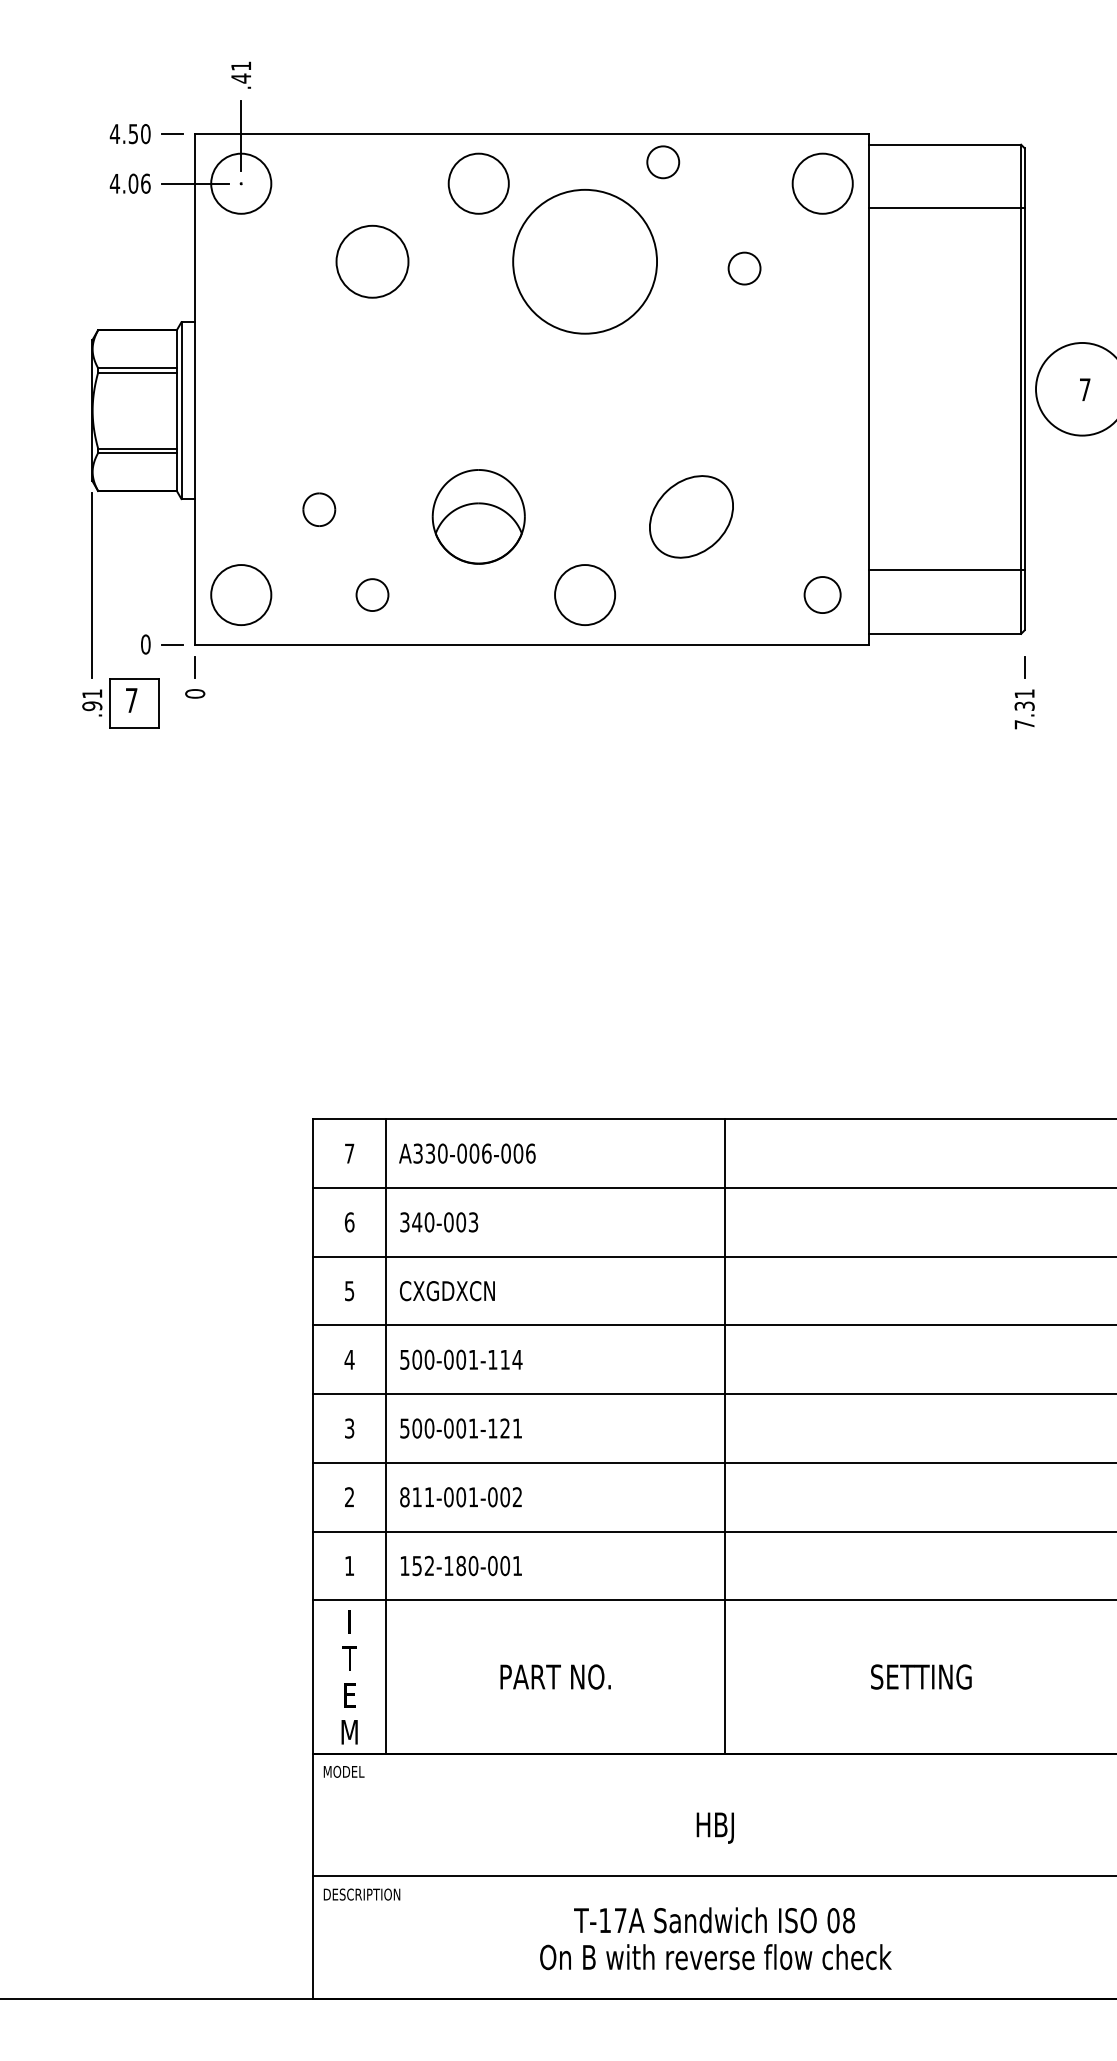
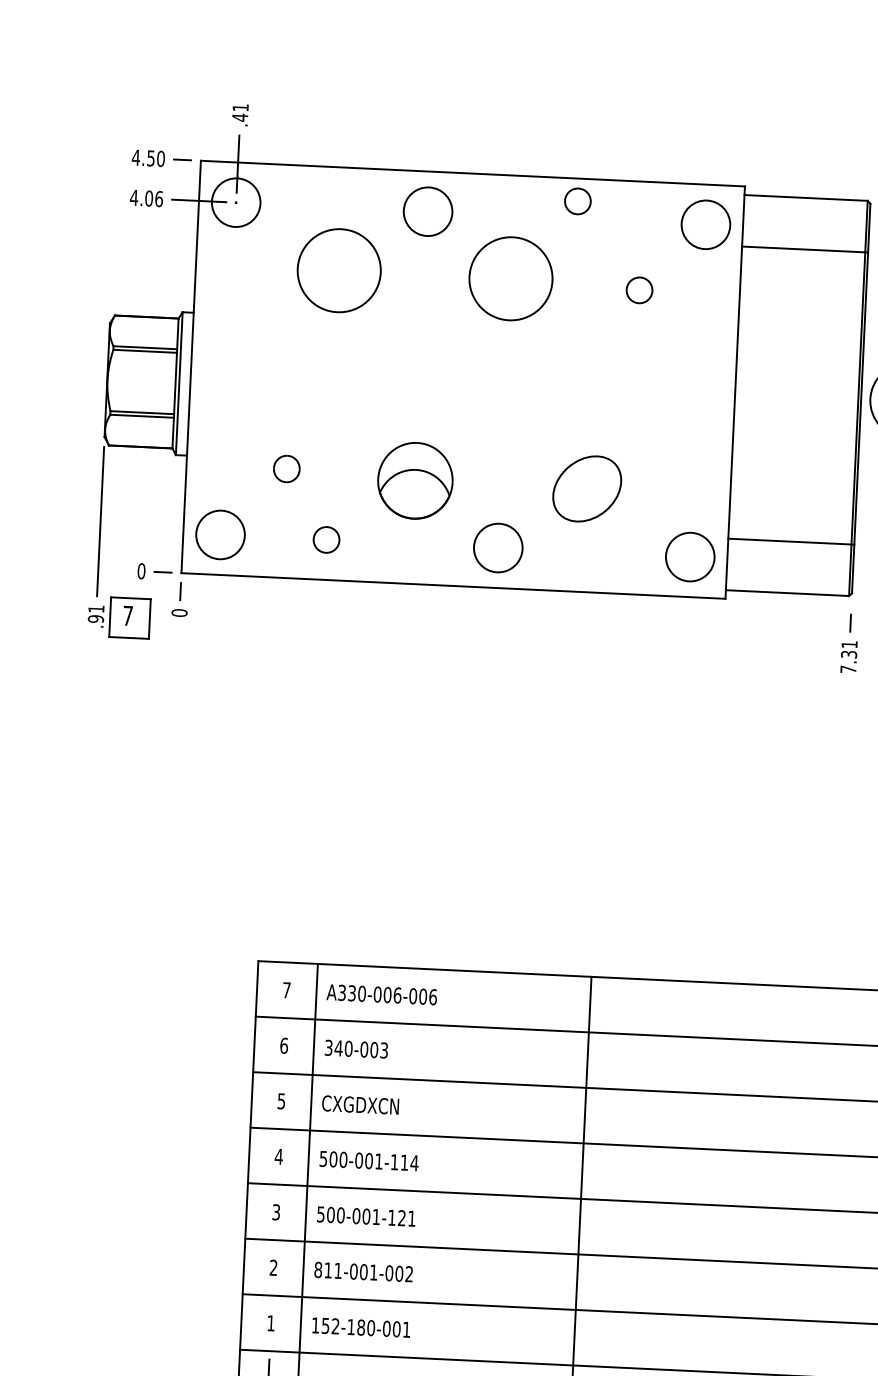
circle: (372, 261) -> (339, 270), size x1.43
circle: (584, 261) -> (510, 278), size x0.71
circle: (822, 594) -> (690, 556), size x1.67

